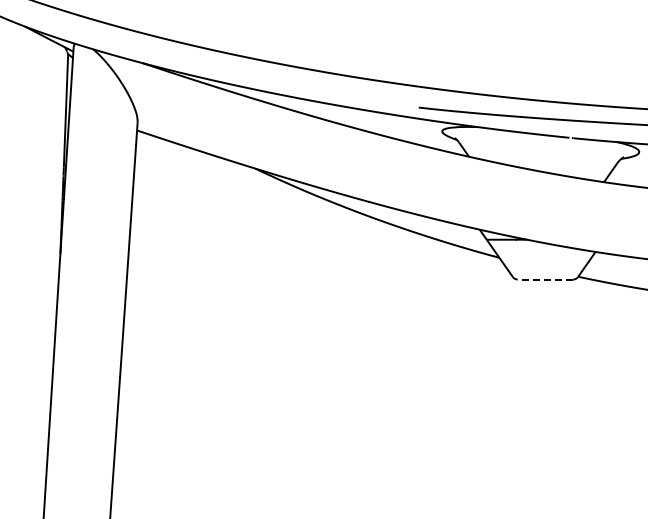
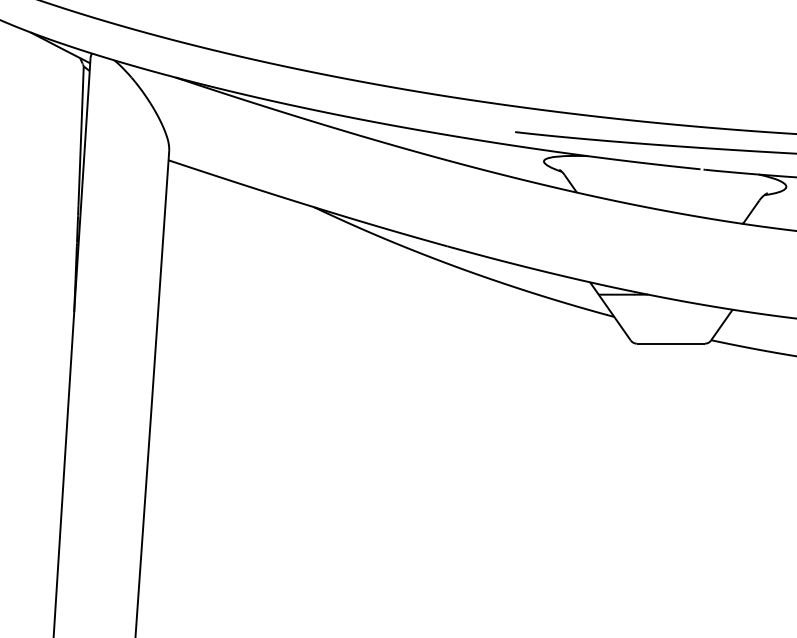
line: (545, 279) -> (670, 343), dashed -> solid

